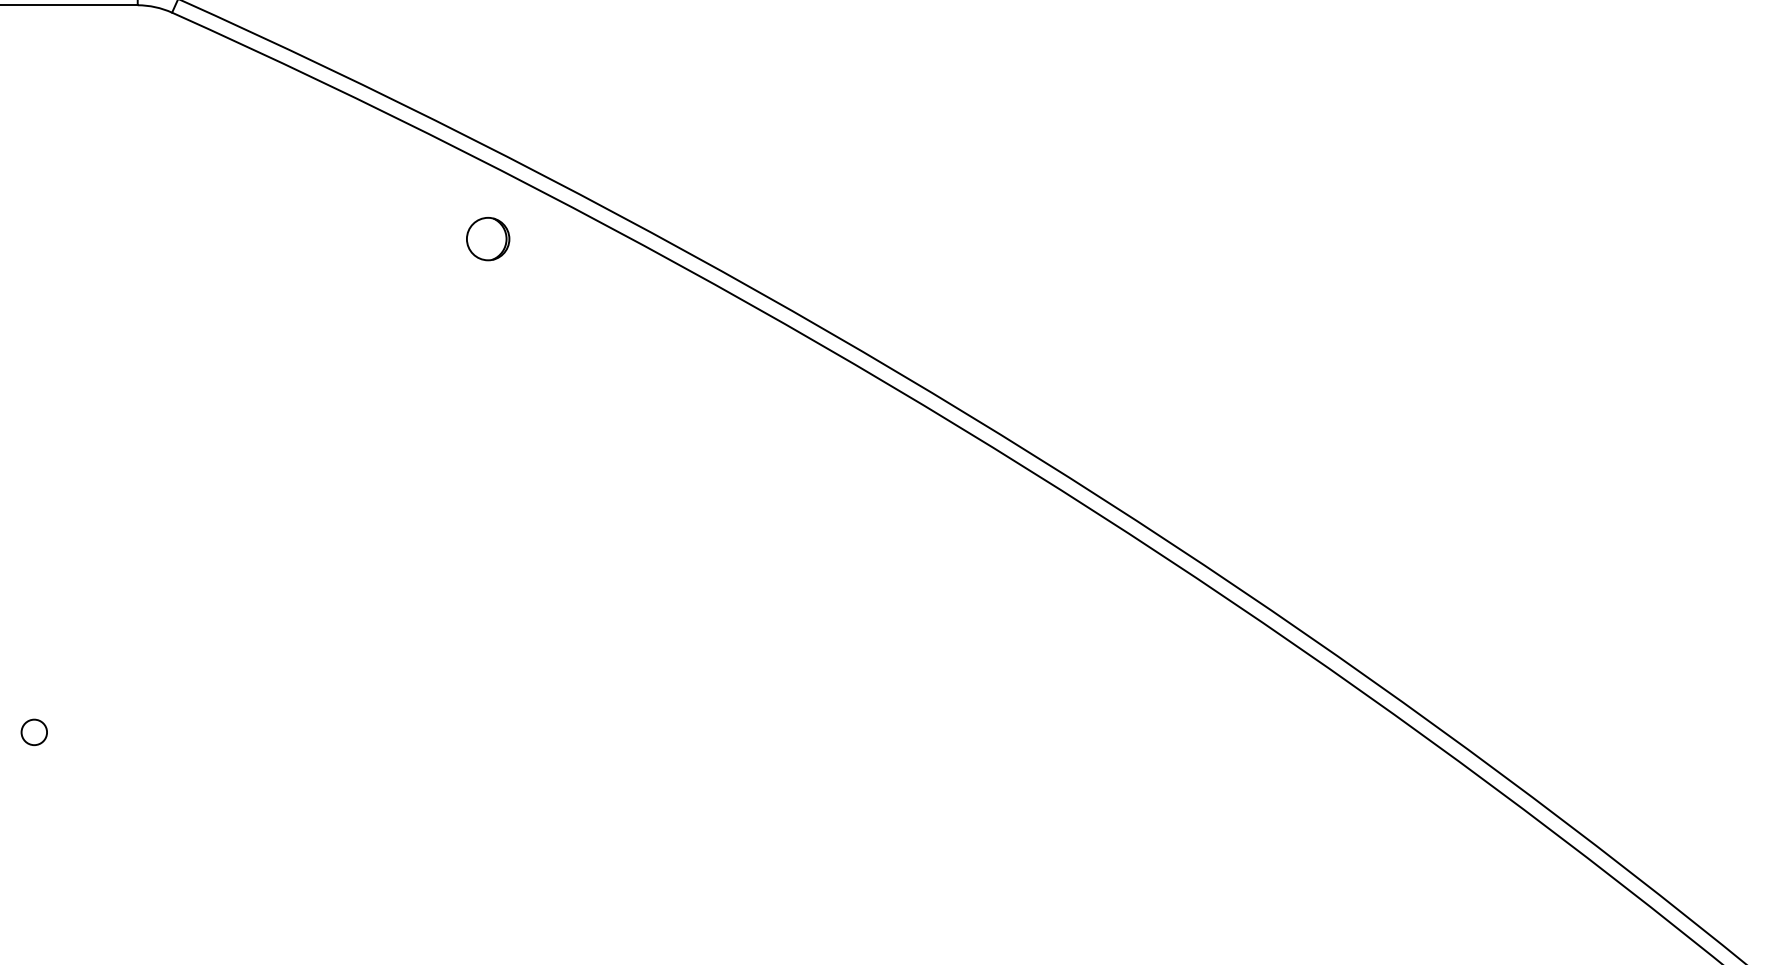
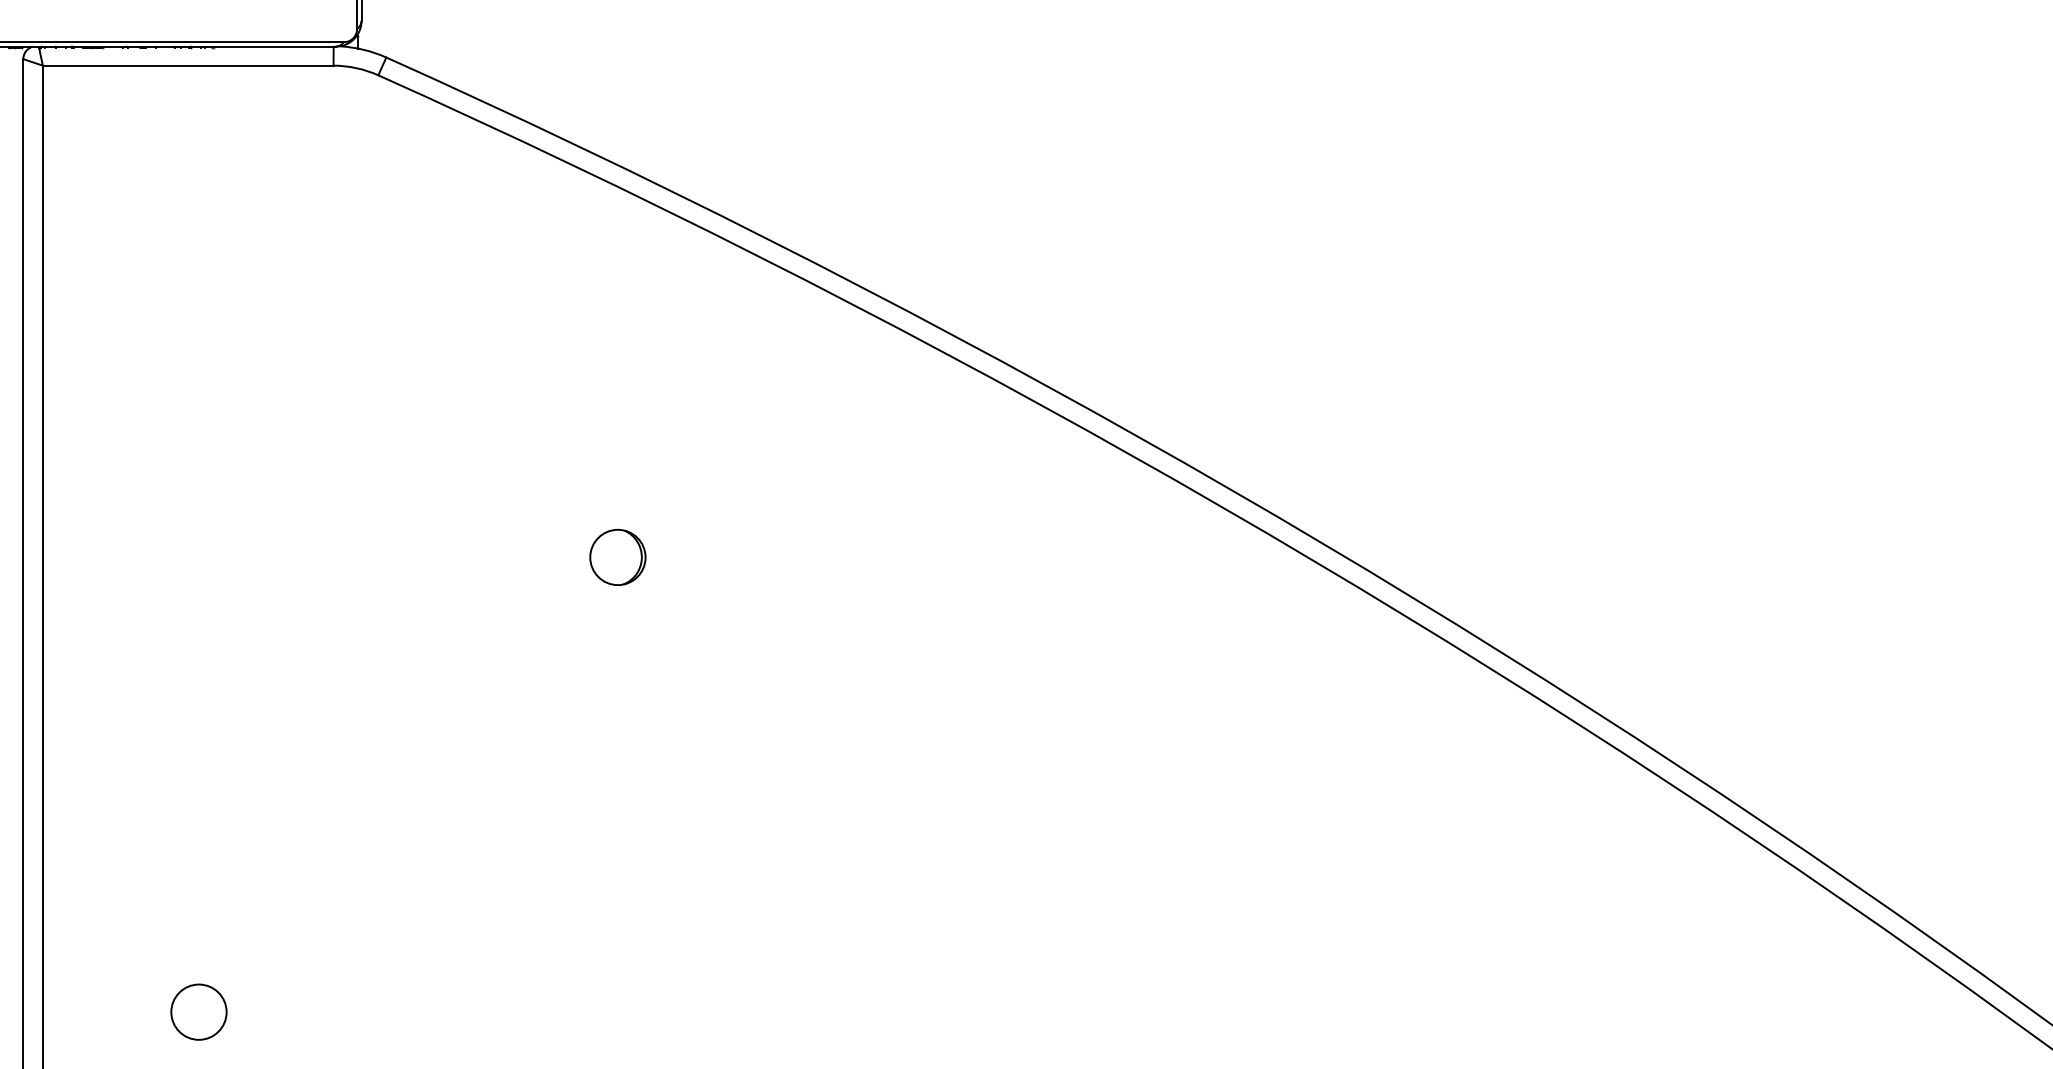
part: (488, 239) -> (618, 558), moved
circle: (34, 732) -> (199, 1012), size x1.67

